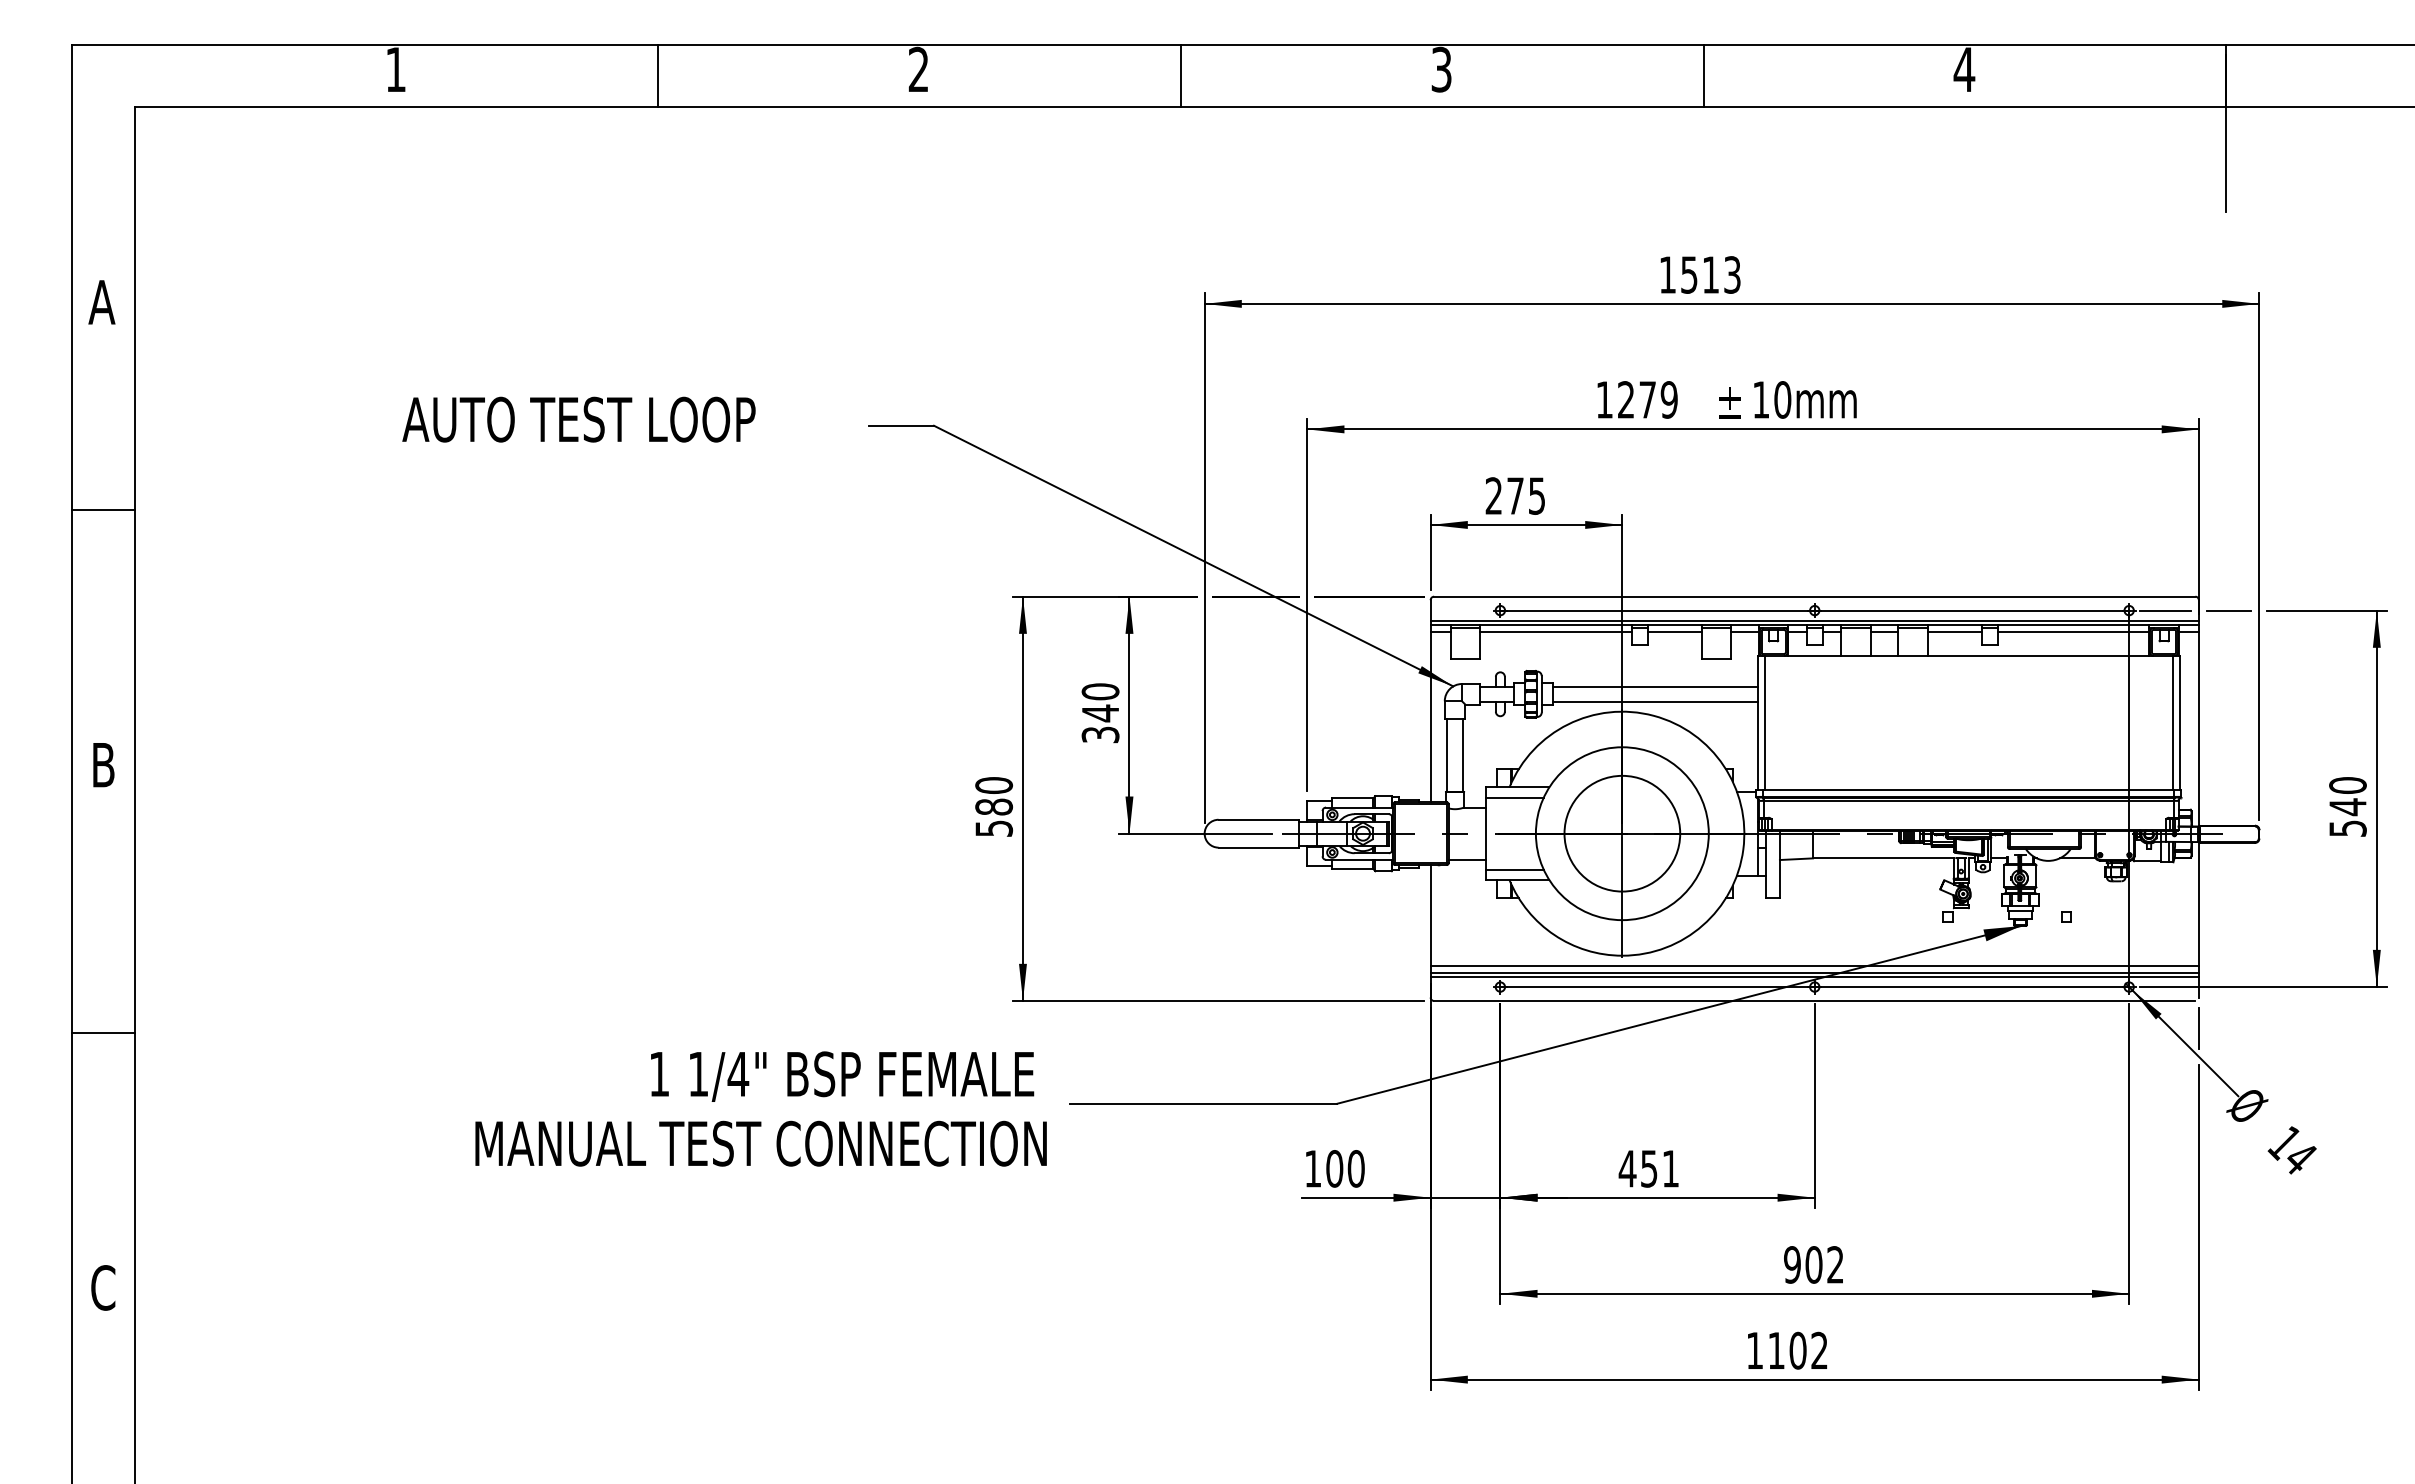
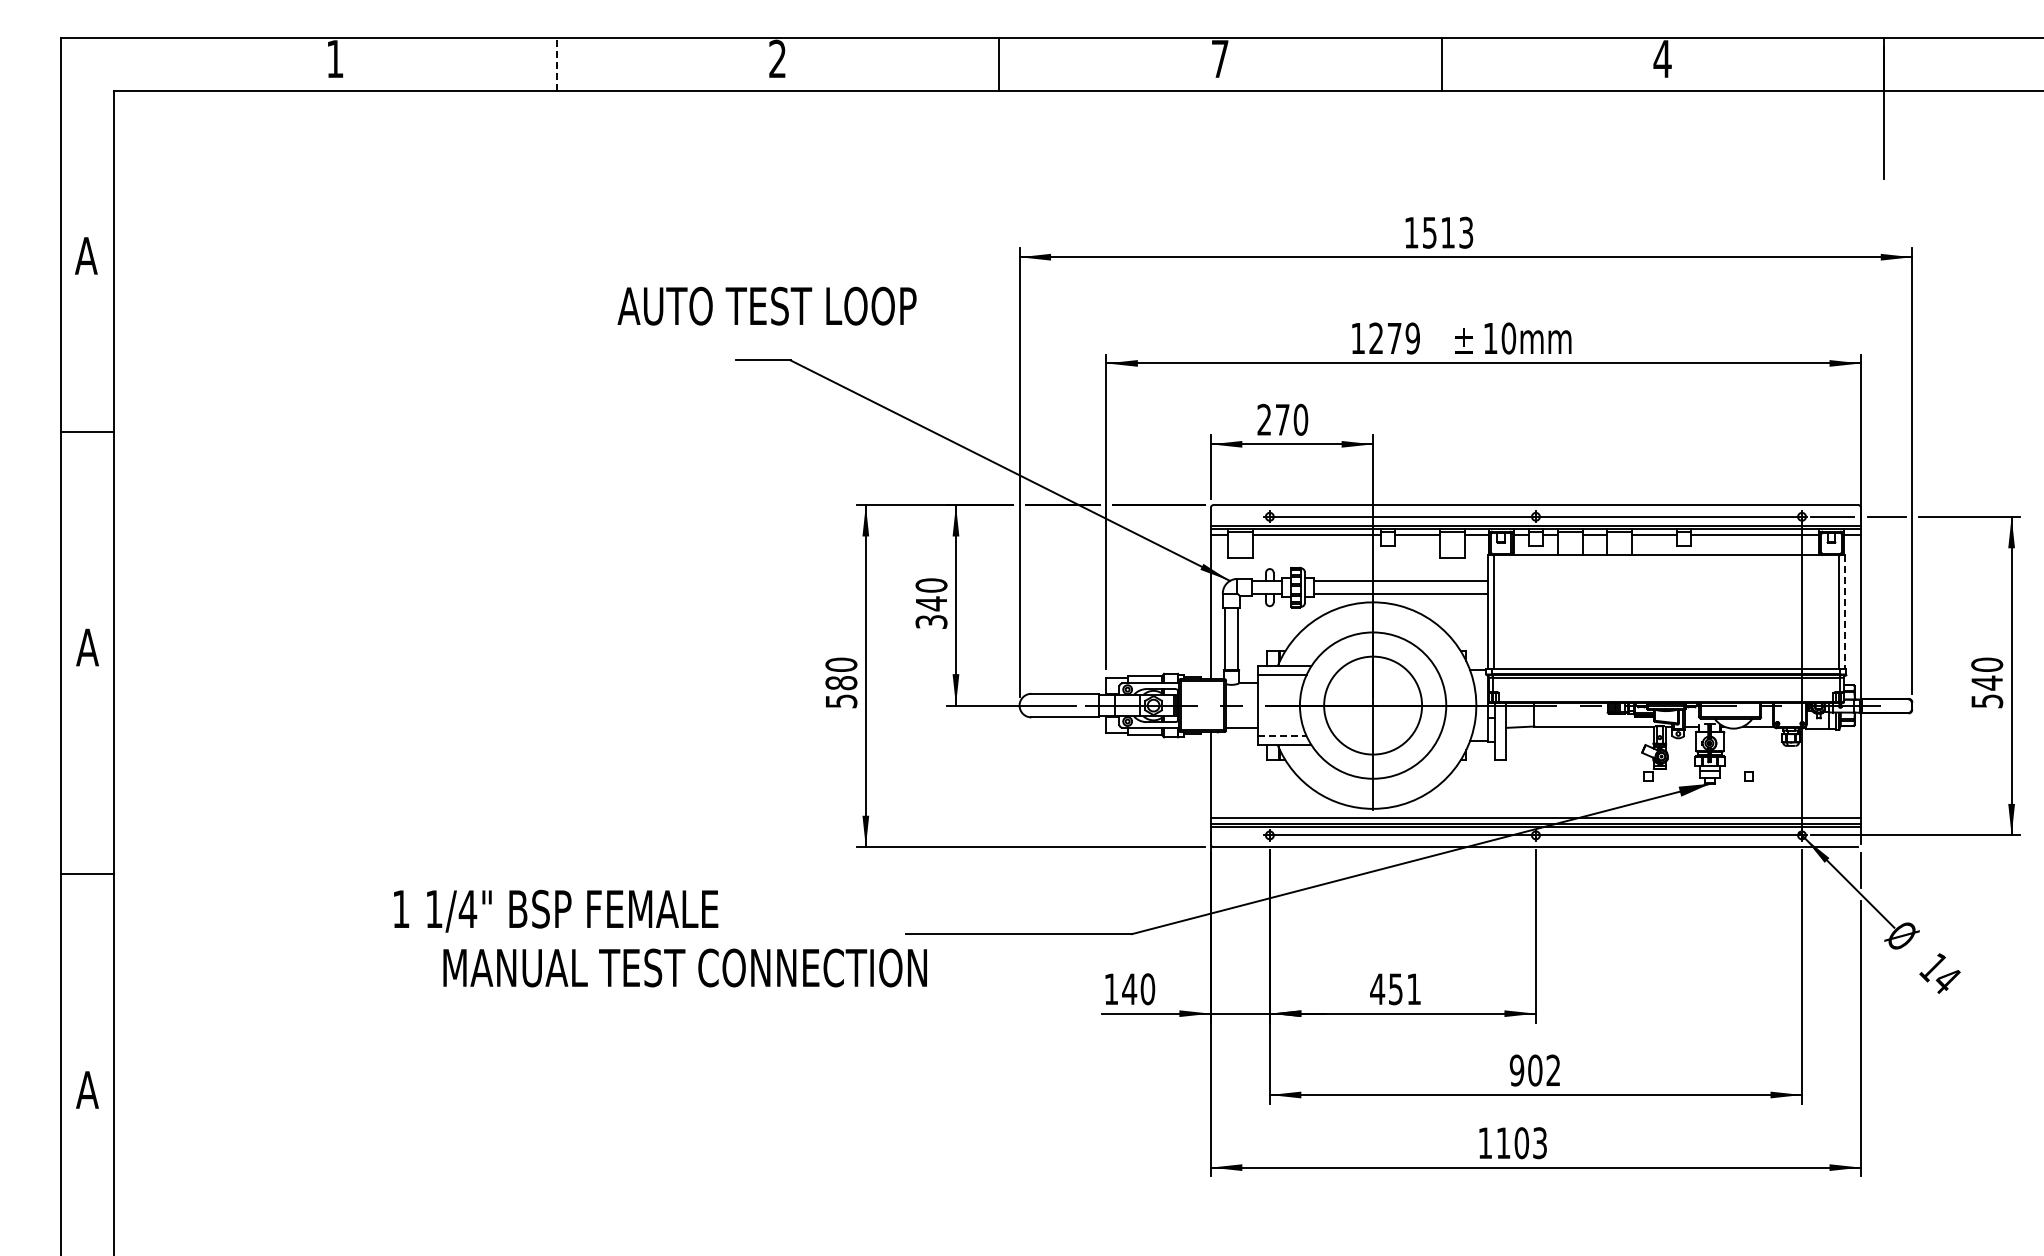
text: (1440, 69) -> (1219, 58), 3 -> 7
line: (657, 76) -> (556, 64), solid -> dashed
text: (578, 418) -> (766, 305), moved
text: (1536, 495) -> (1300, 419), 275 -> 270
line: (2179, 723) -> (1844, 612), solid -> dashed
text: (103, 765) -> (87, 647), B -> A
line: (1515, 870) -> (1282, 736), solid -> dashed
text: (842, 1075) -> (556, 910), moved
text: (760, 1143) -> (684, 967), moved
text: (1334, 1169) -> (1129, 989), 100 -> 140
text: (103, 1287) -> (87, 1089), C -> A
text: (1818, 1351) -> (1539, 1143), 1102 -> 1103

